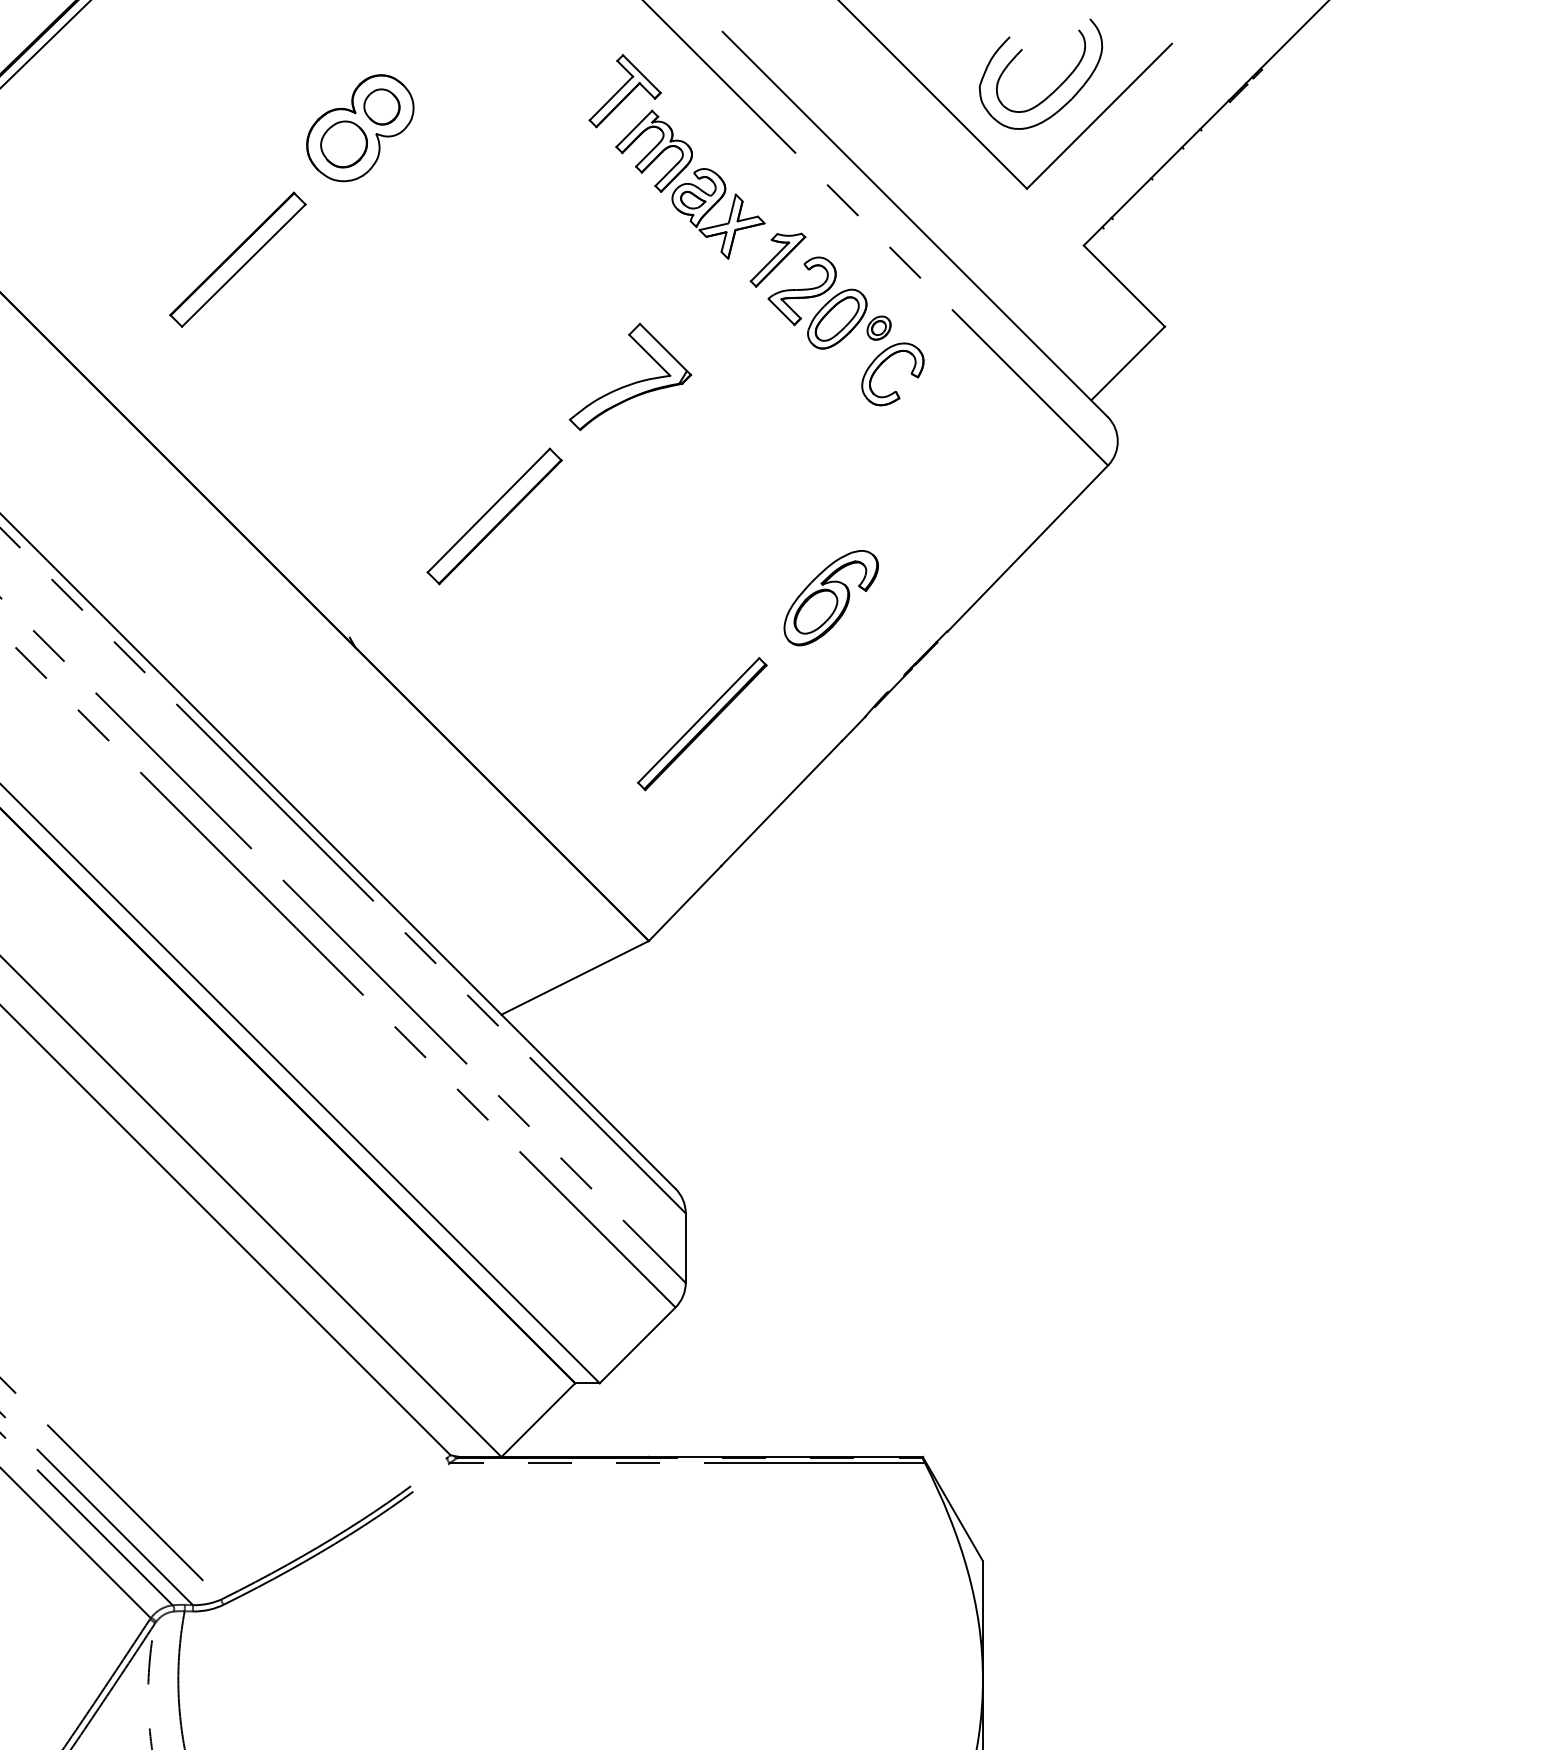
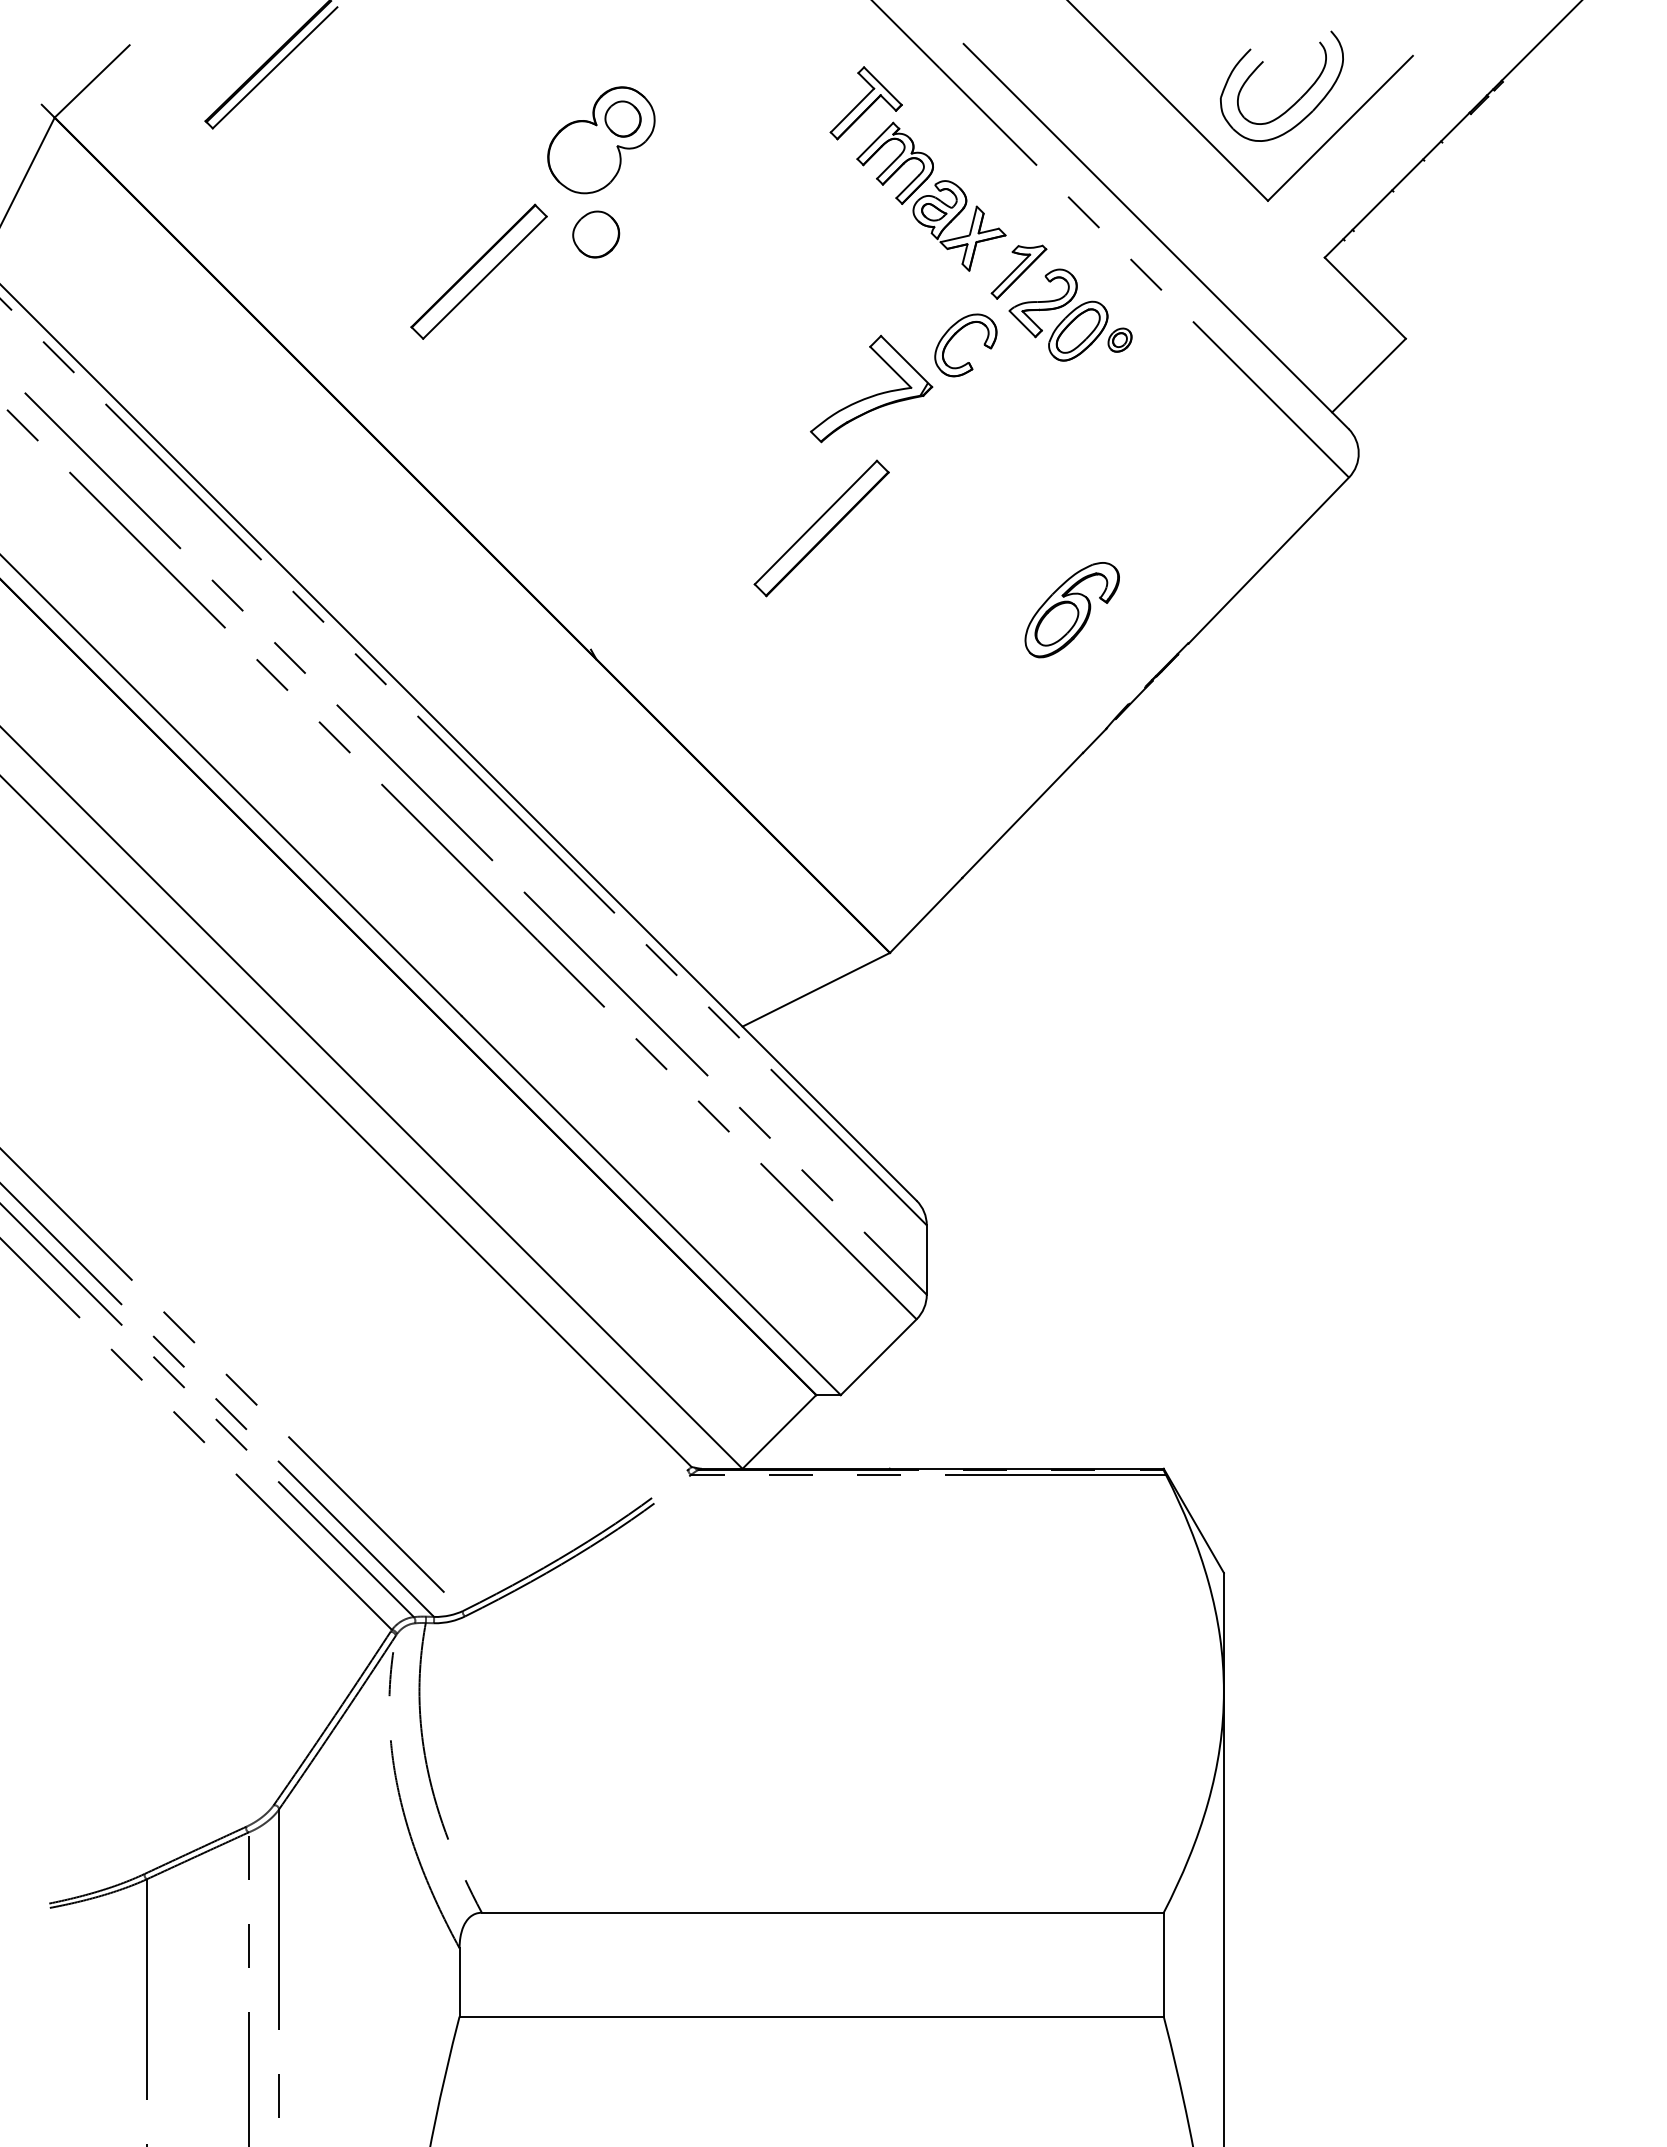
part: (344, 144) -> (596, 234), moved
part: (882, 364) -> (955, 335), moved
part: (494, 516) -> (821, 528), moved
part: (702, 724) -> (943, 736), removed

